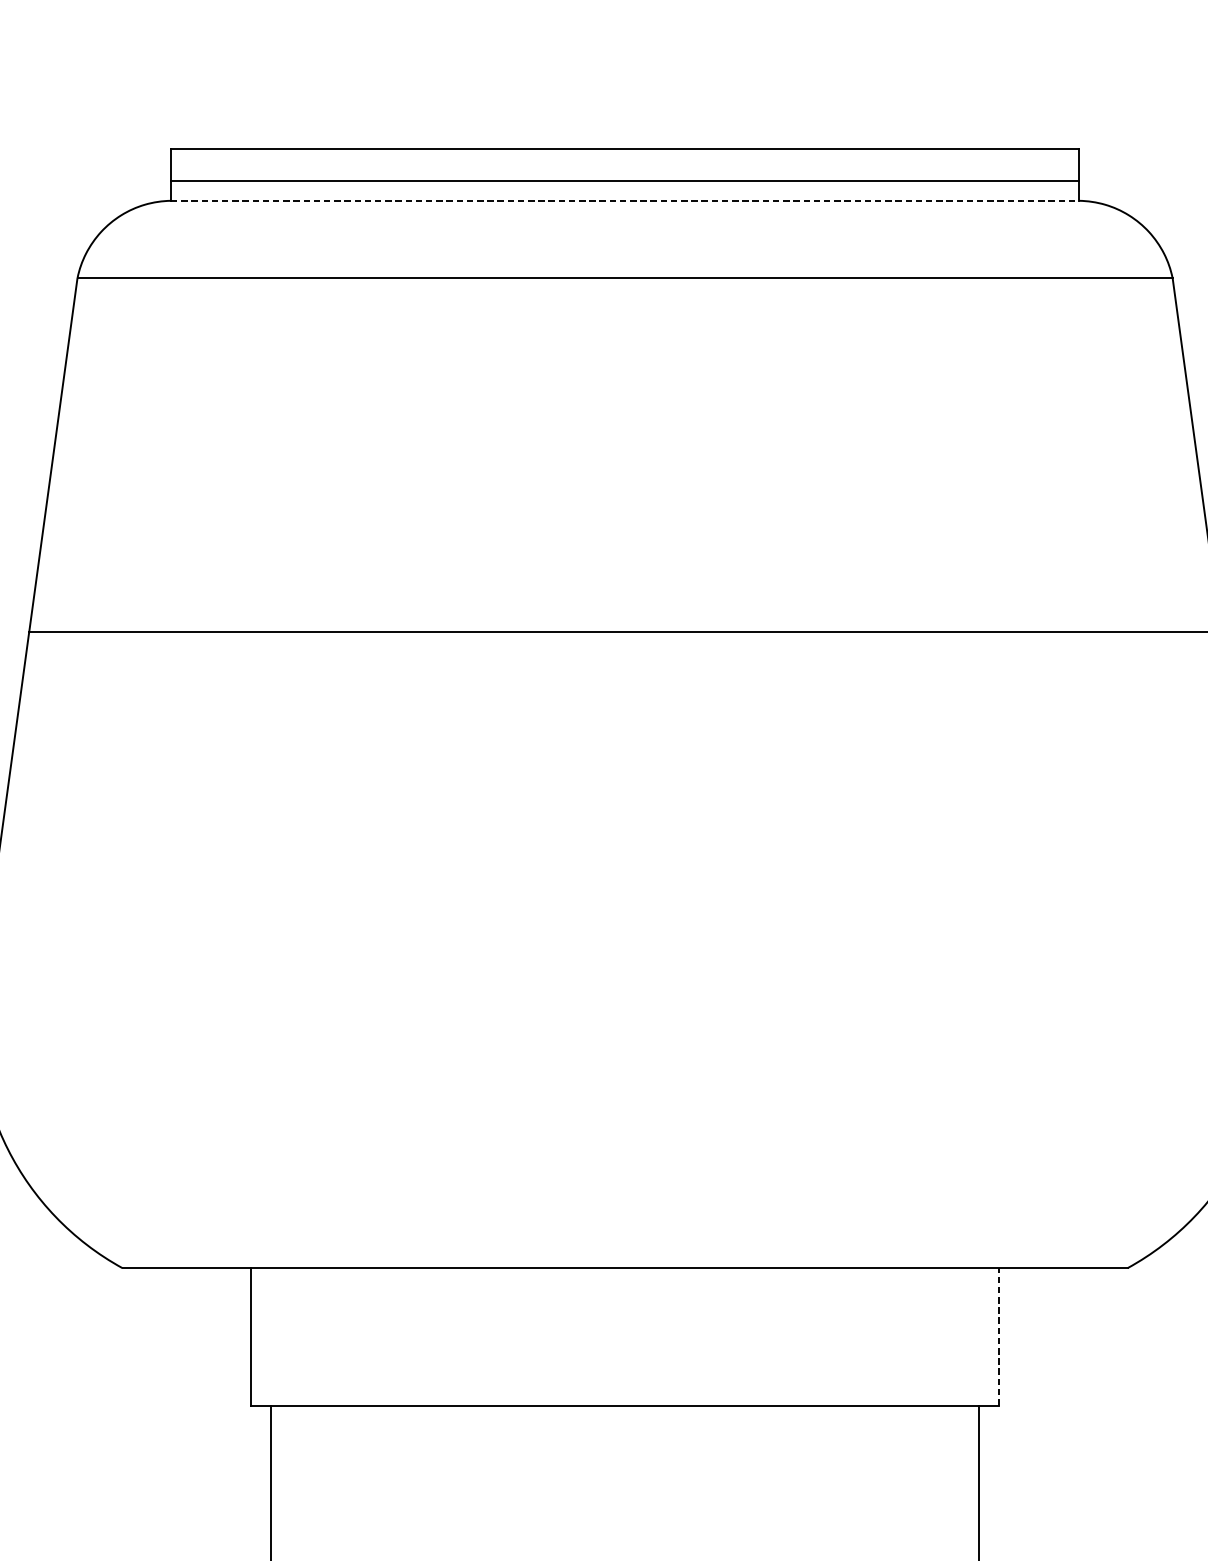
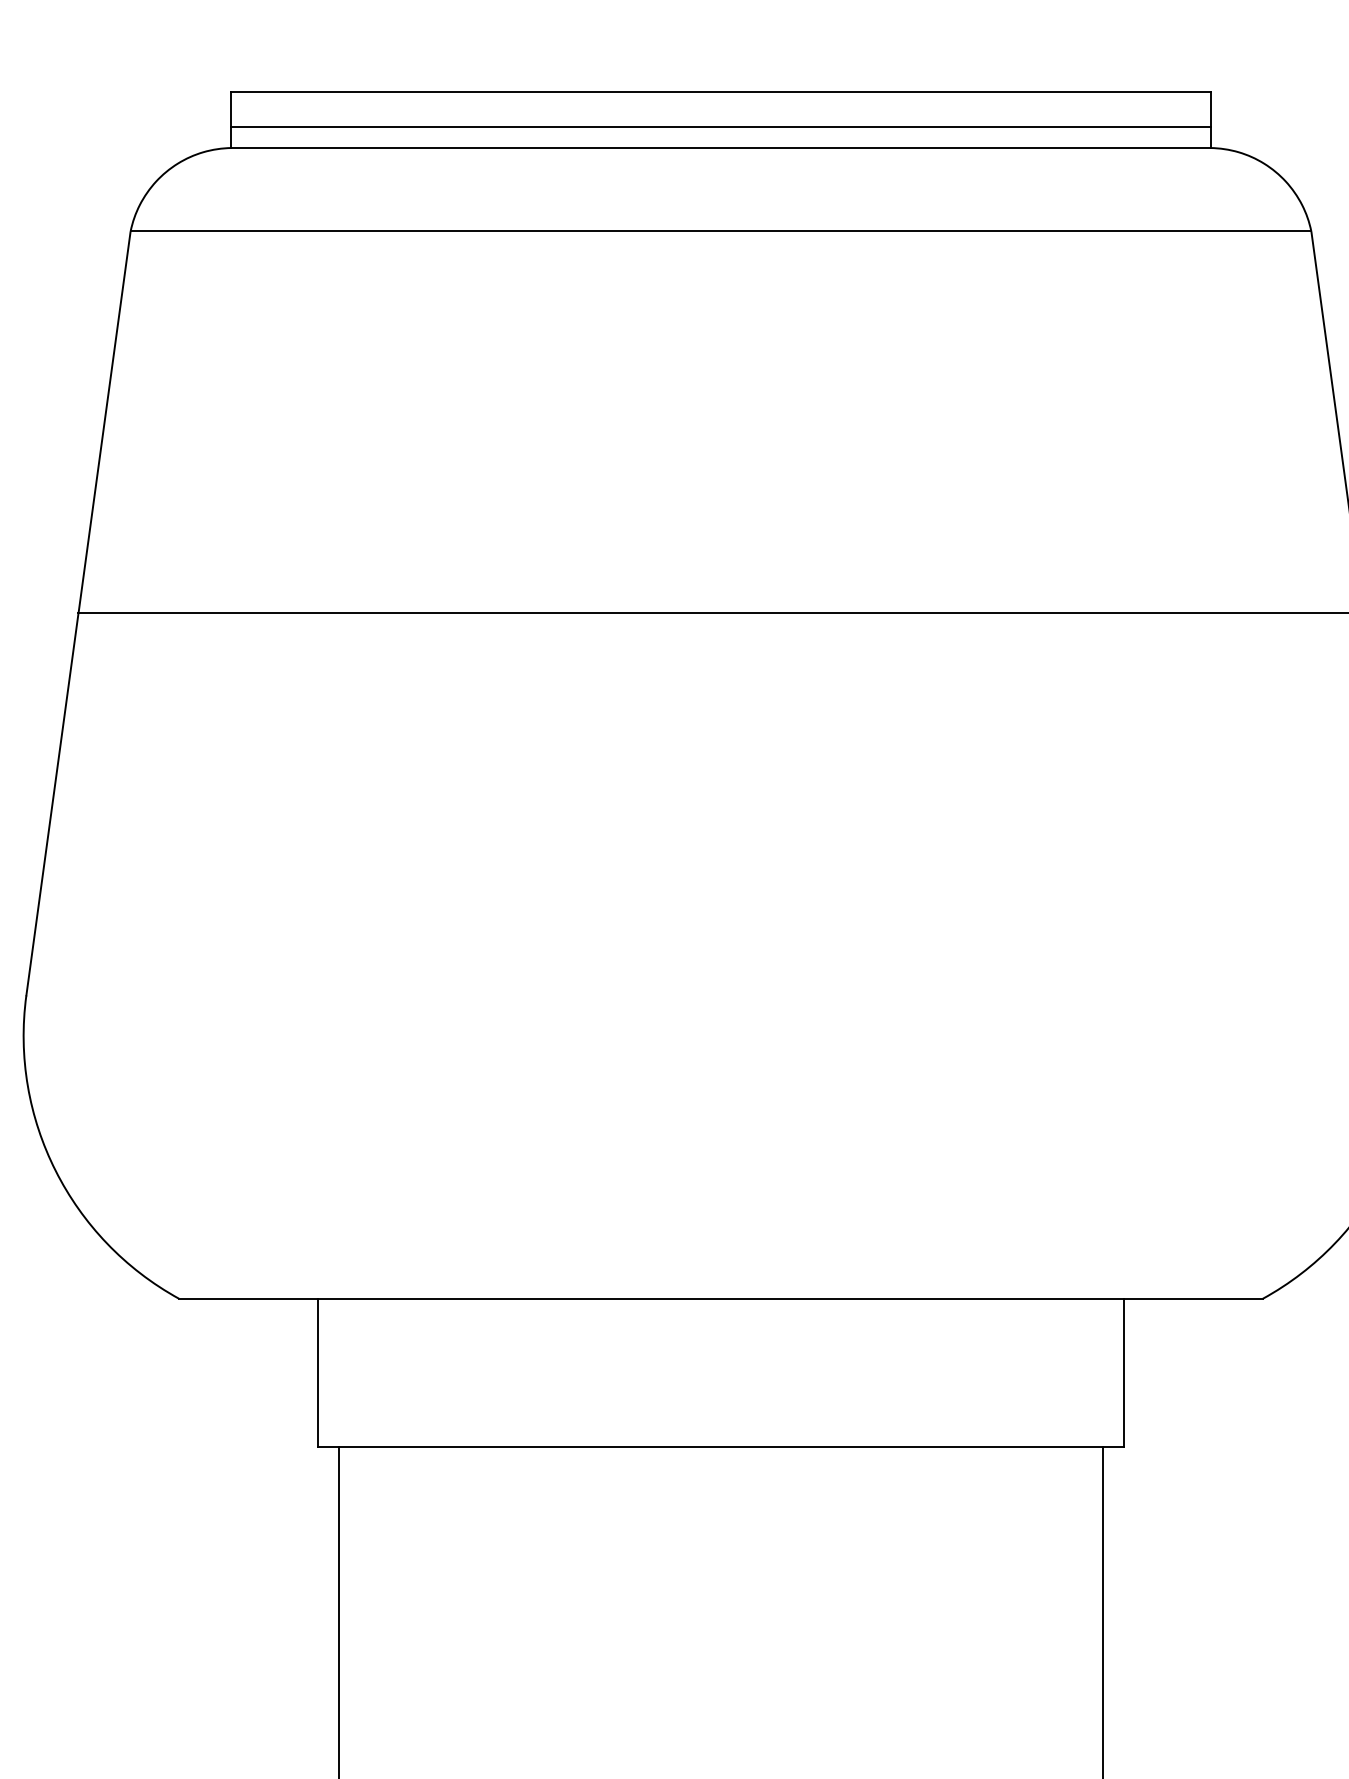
line: (624, 201) -> (720, 148), dashed -> solid
line: (998, 1336) -> (1123, 1372), dashed -> solid

